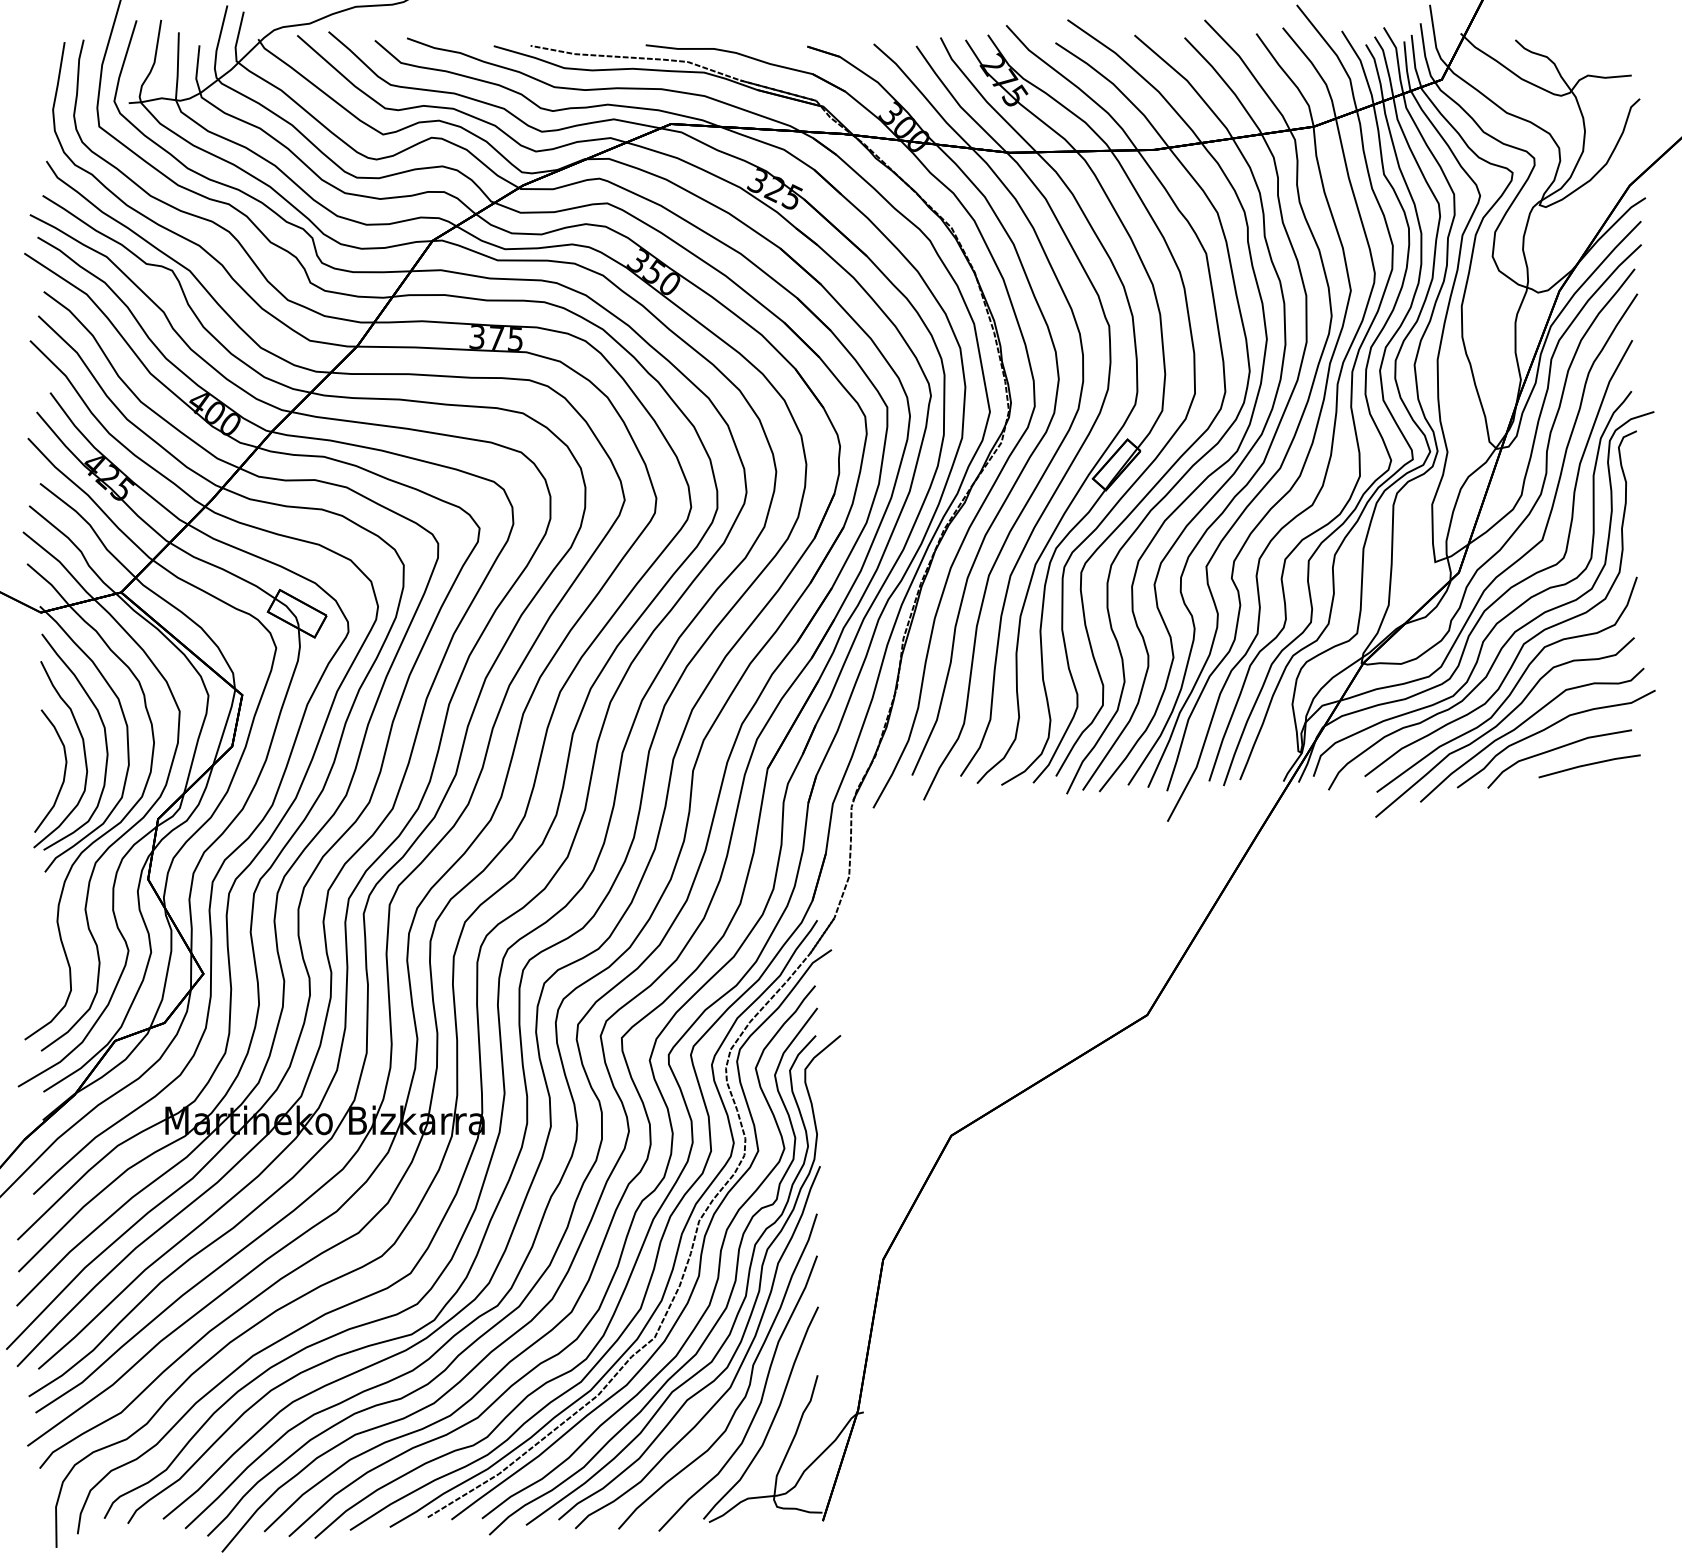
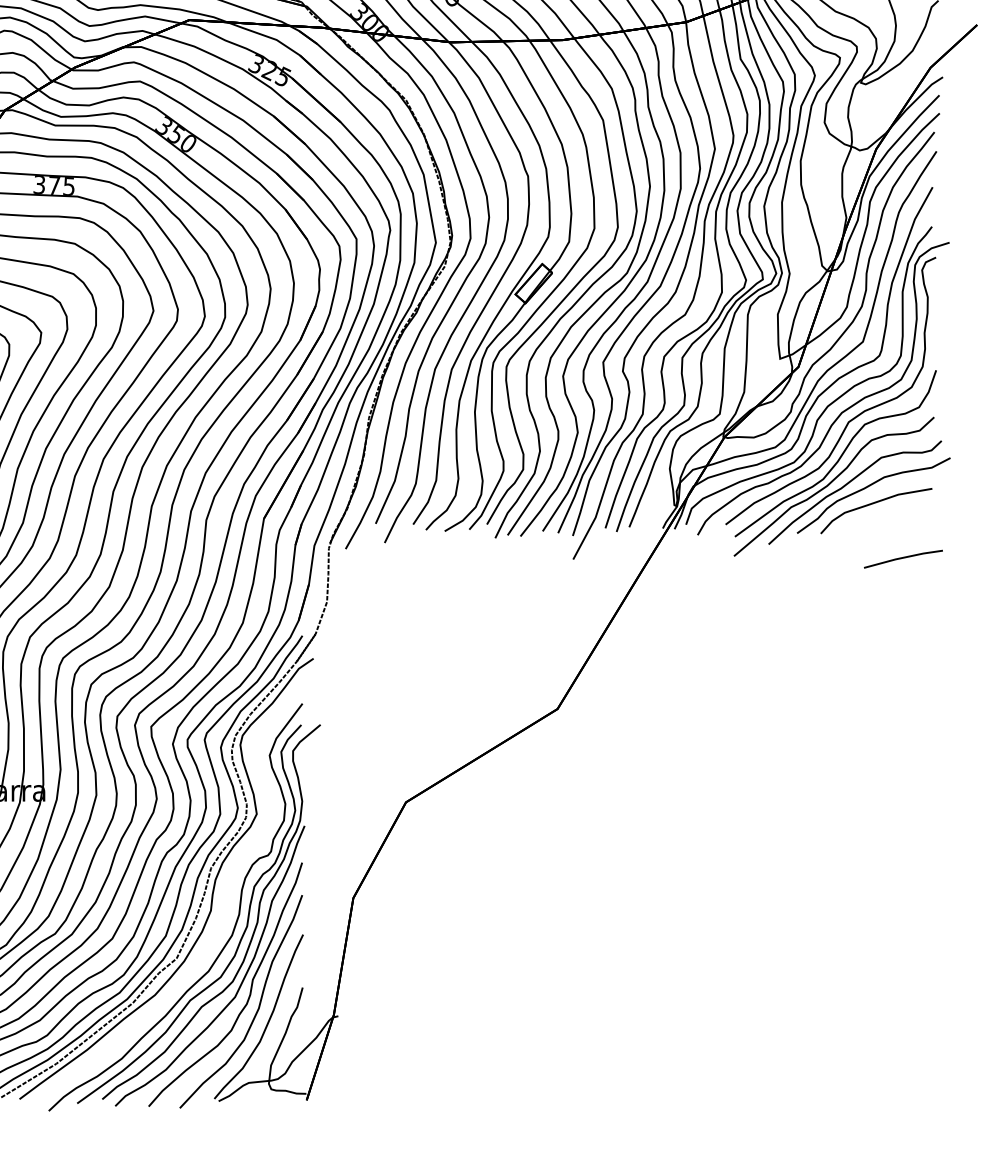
line: (1589, 765) -> (903, 558), moved
curve: (718, 1262) -> (226, 900), removed

